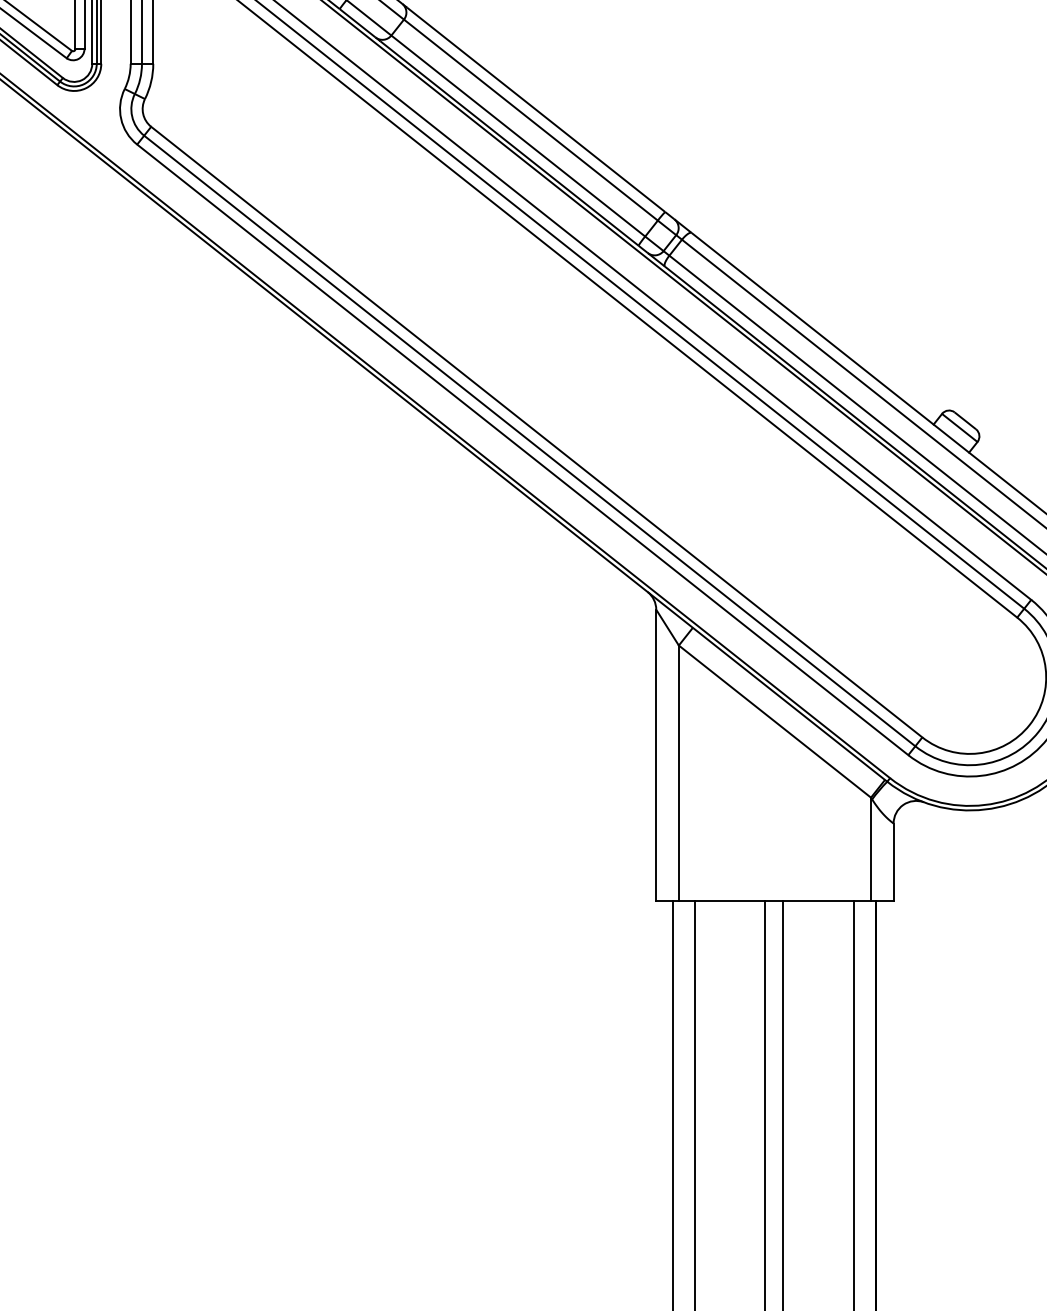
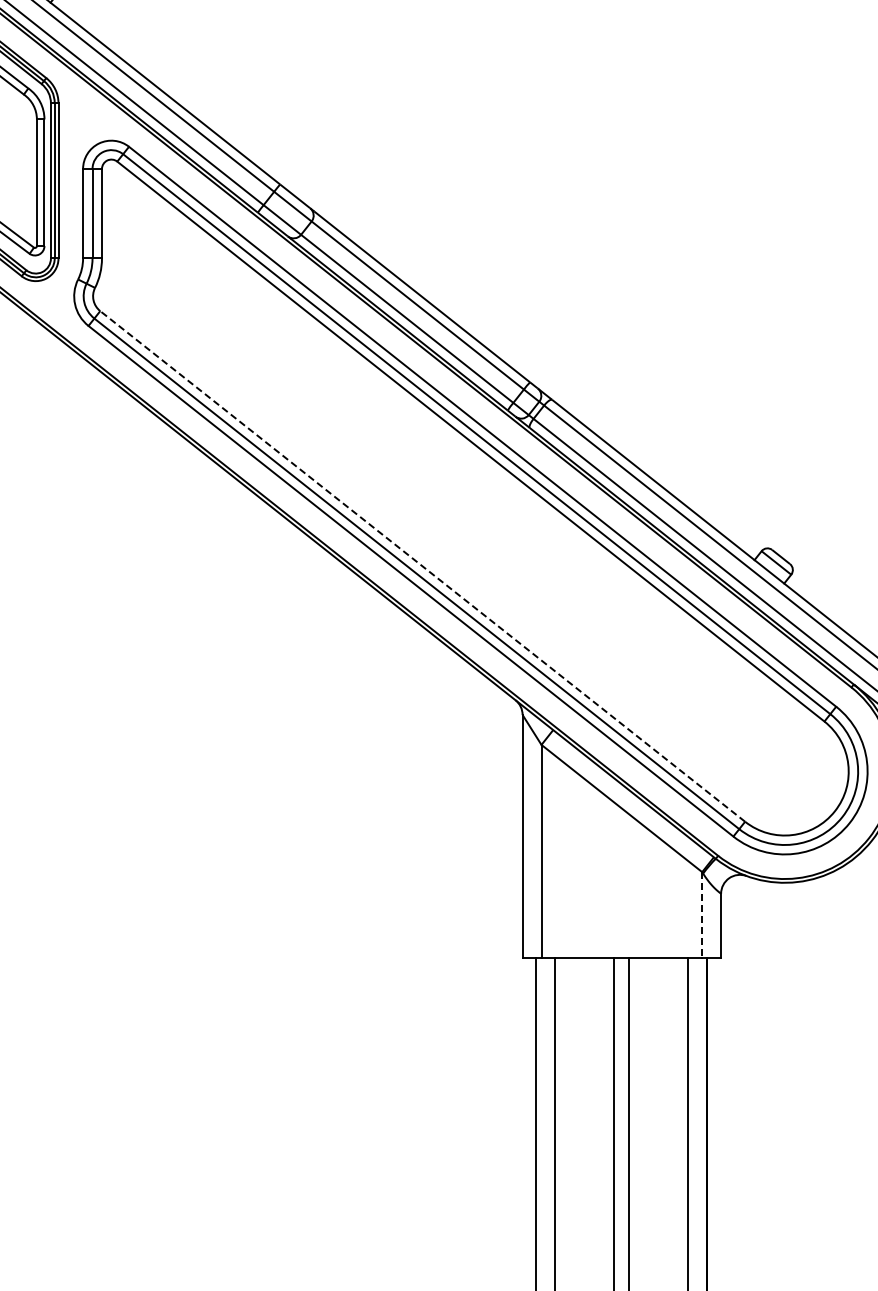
line: (536, 432) -> (422, 566), solid -> dashed
line: (871, 849) -> (702, 915), solid -> dashed

